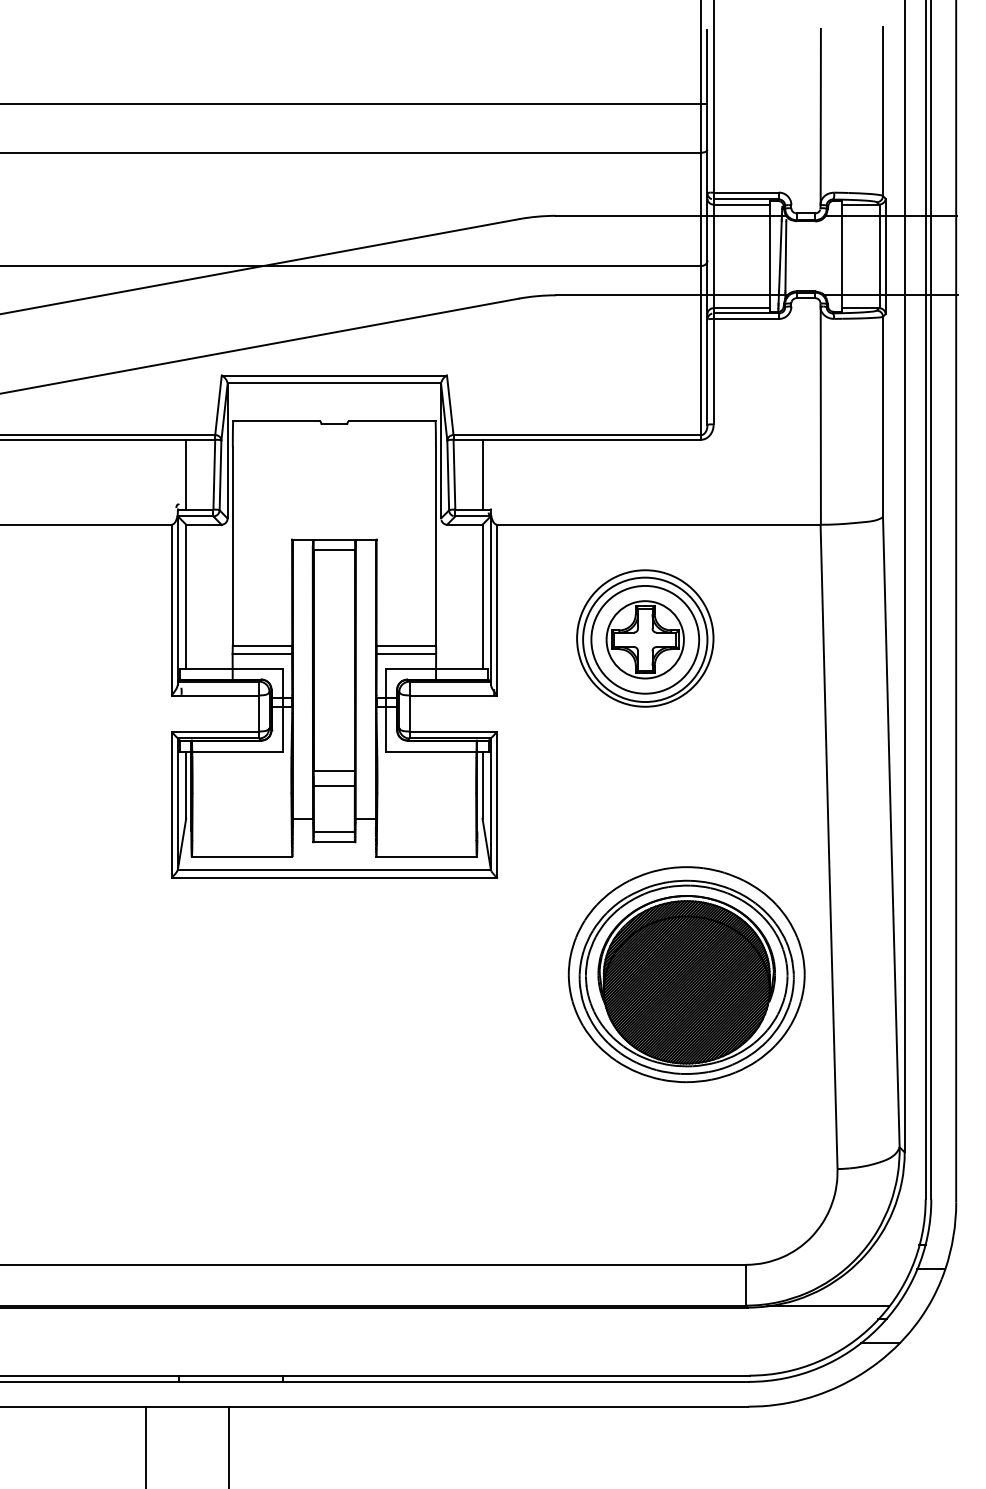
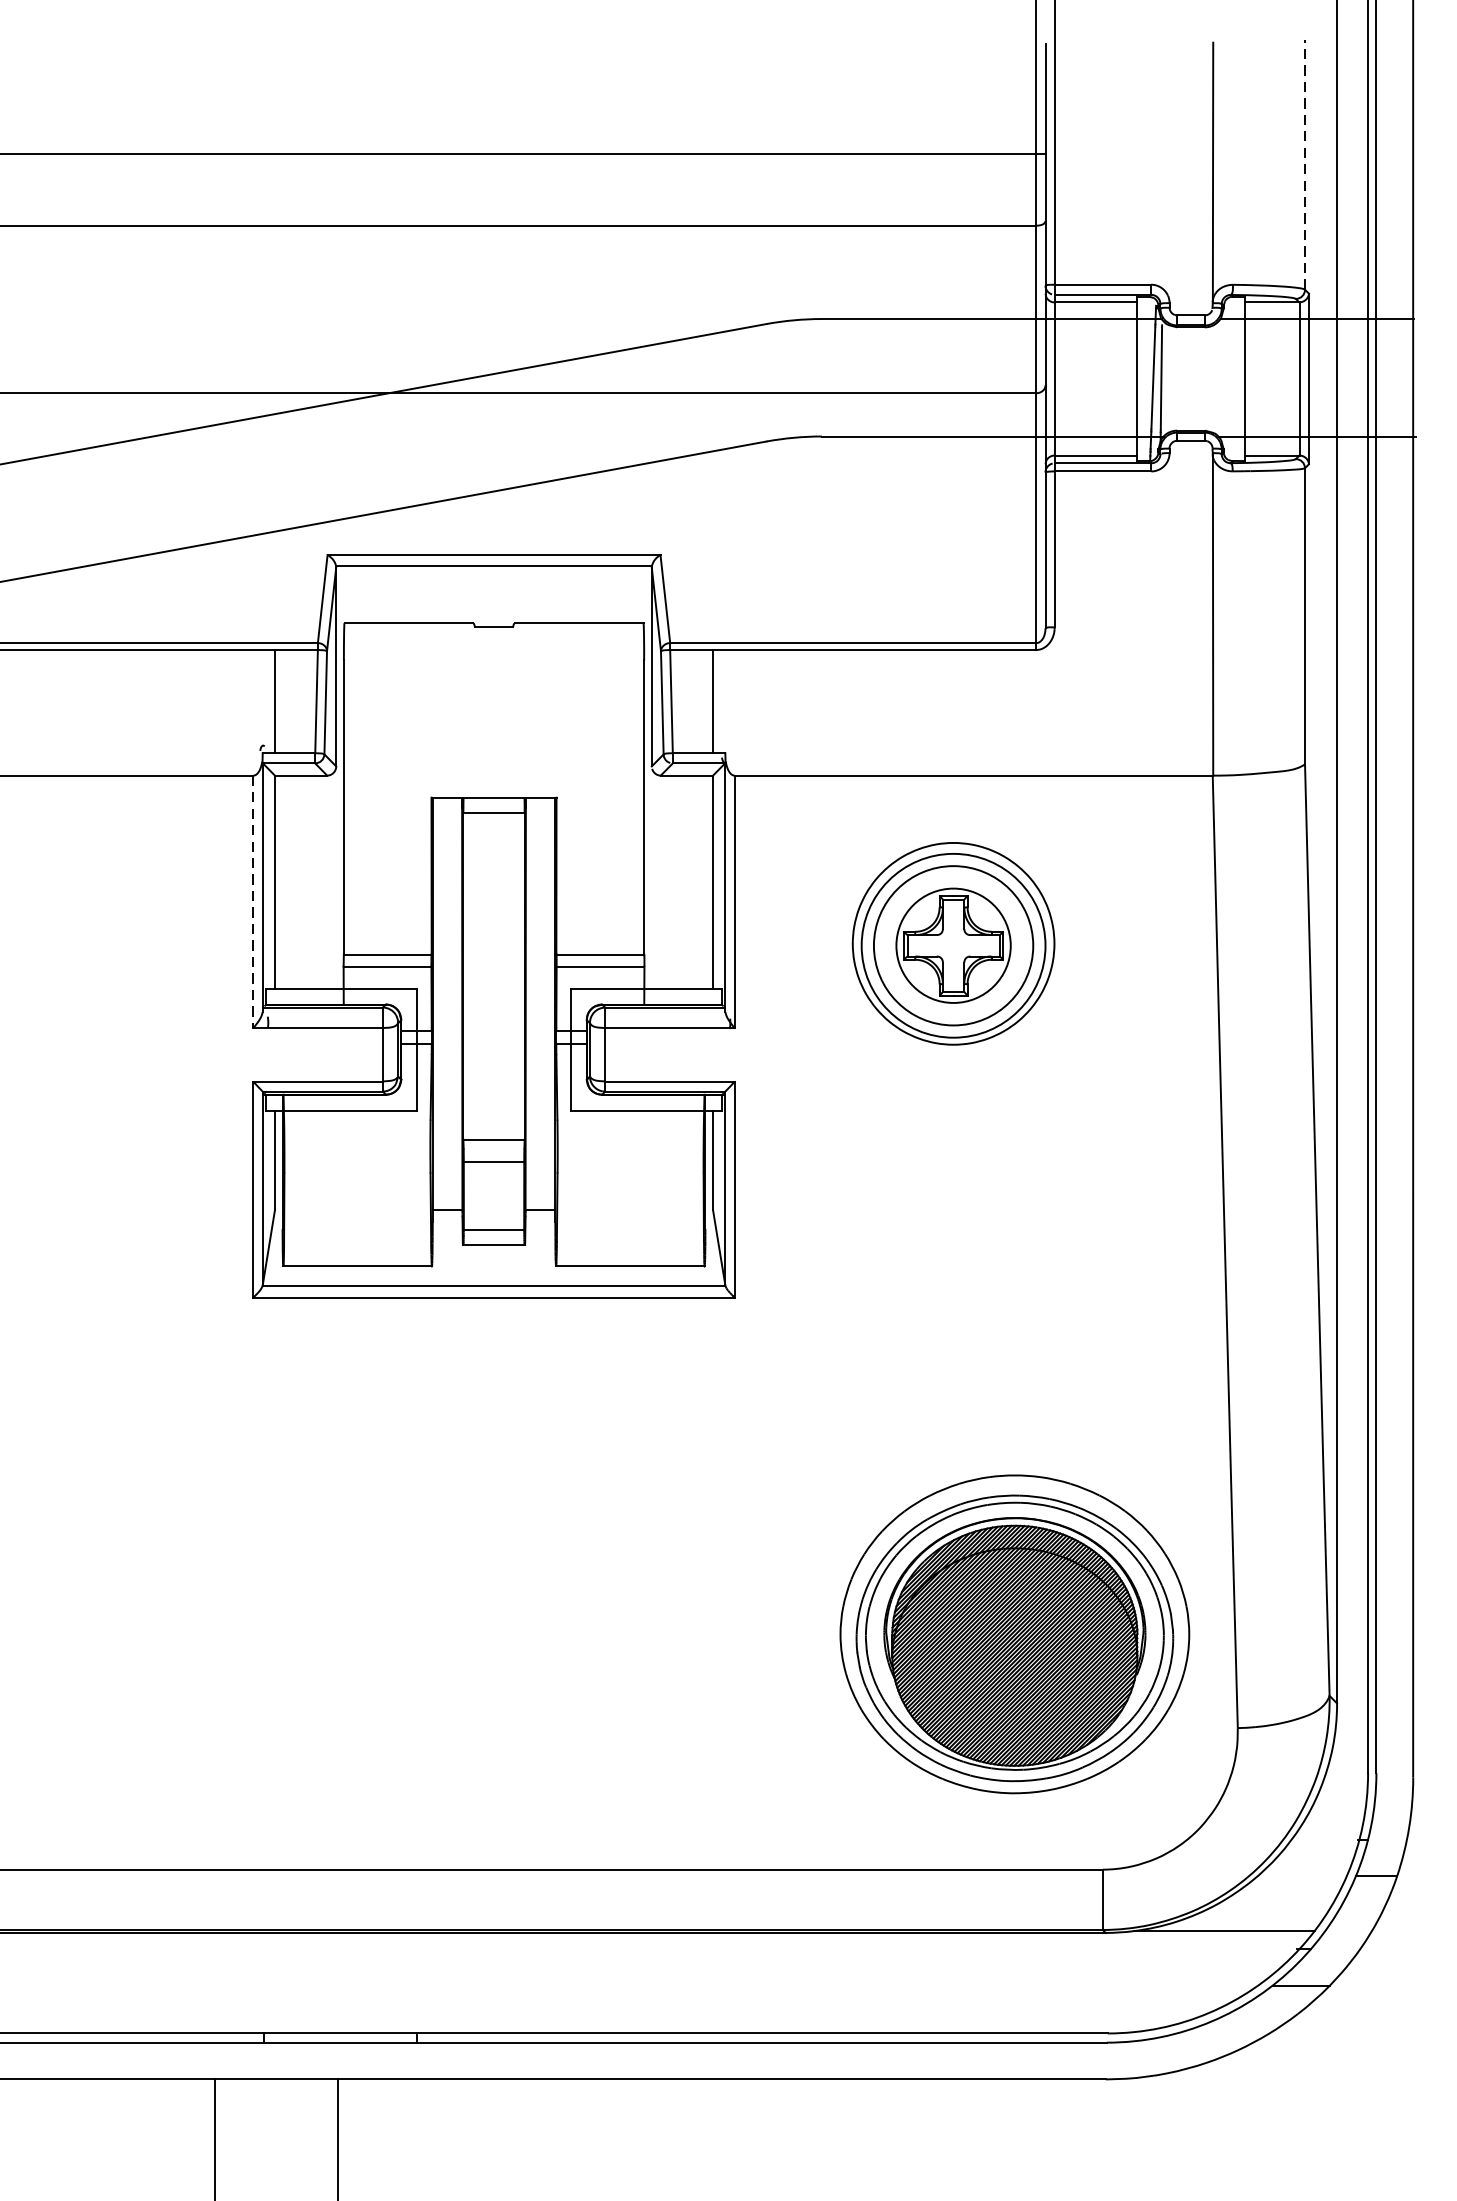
line: (883, 111) -> (1305, 164), solid -> dashed
line: (171, 610) -> (253, 902), solid -> dashed
part: (686, 974) -> (1014, 1634), moved

